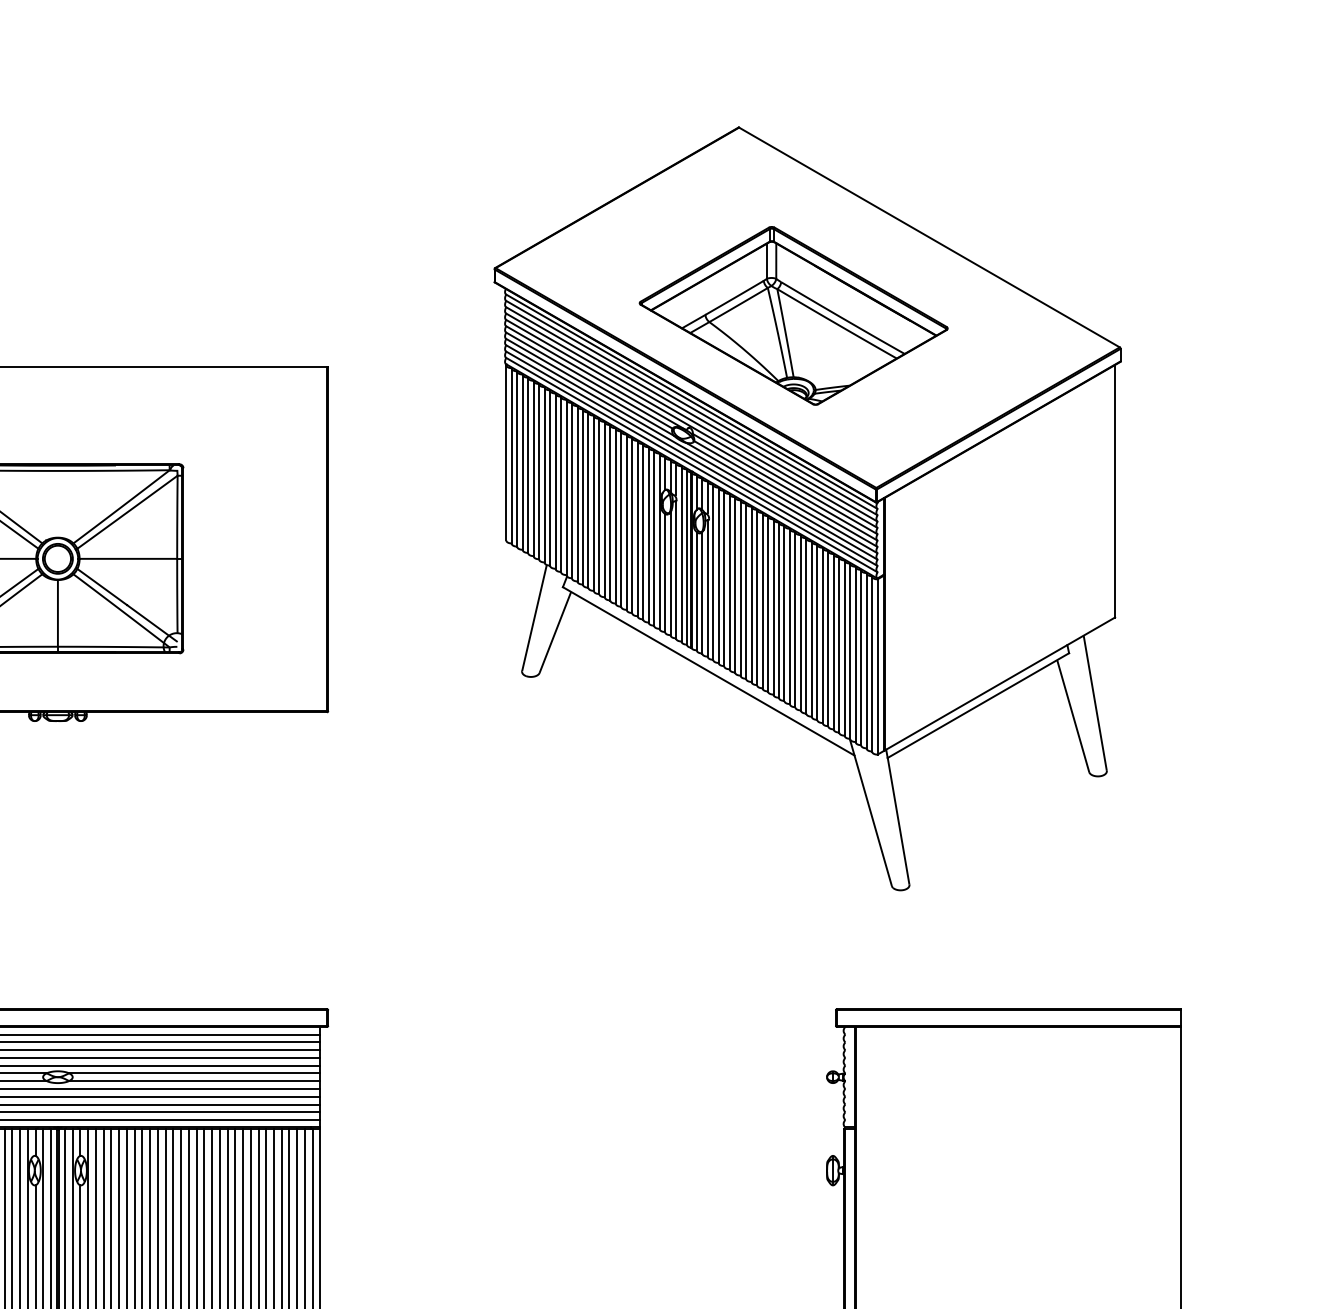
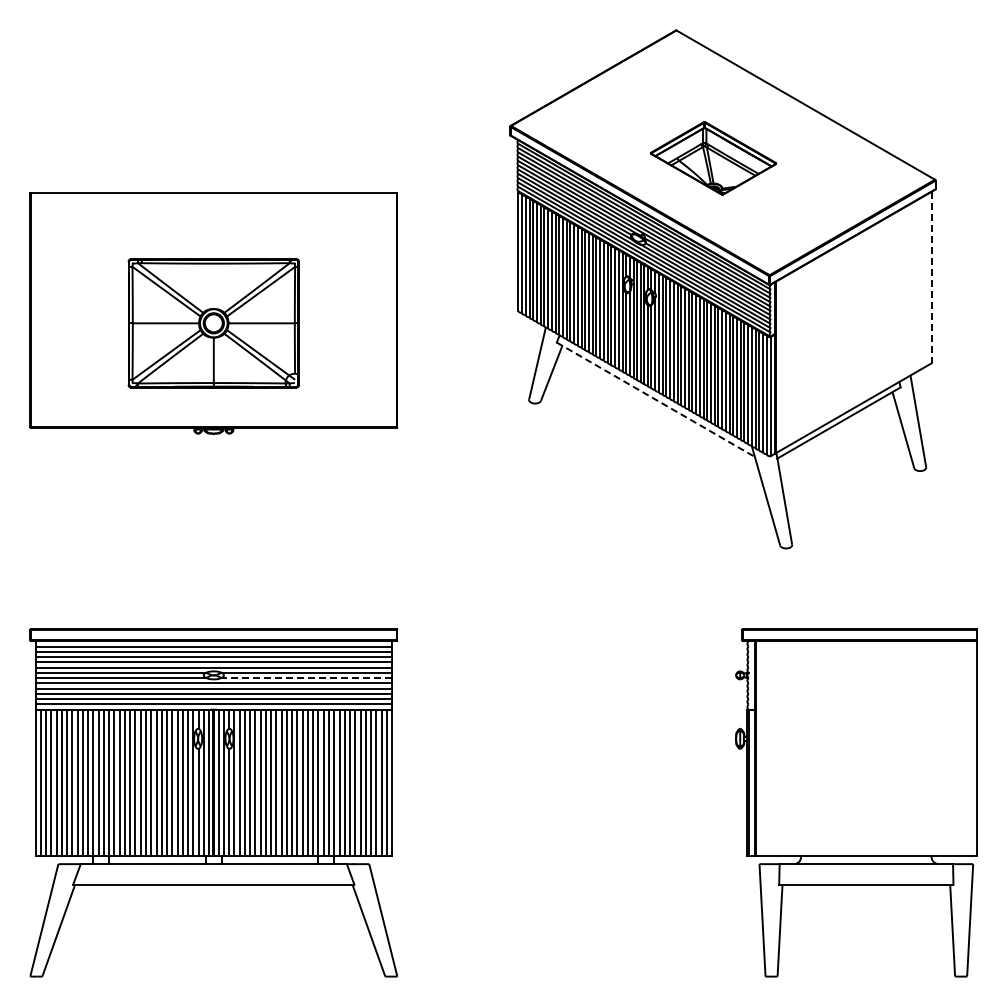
part: (793, 316) -> (713, 158), size x0.6
line: (1114, 491) -> (931, 277), solid -> dashed
line: (709, 672) -> (656, 400), solid -> dashed
line: (194, 1081) -> (306, 678), solid -> dashed

